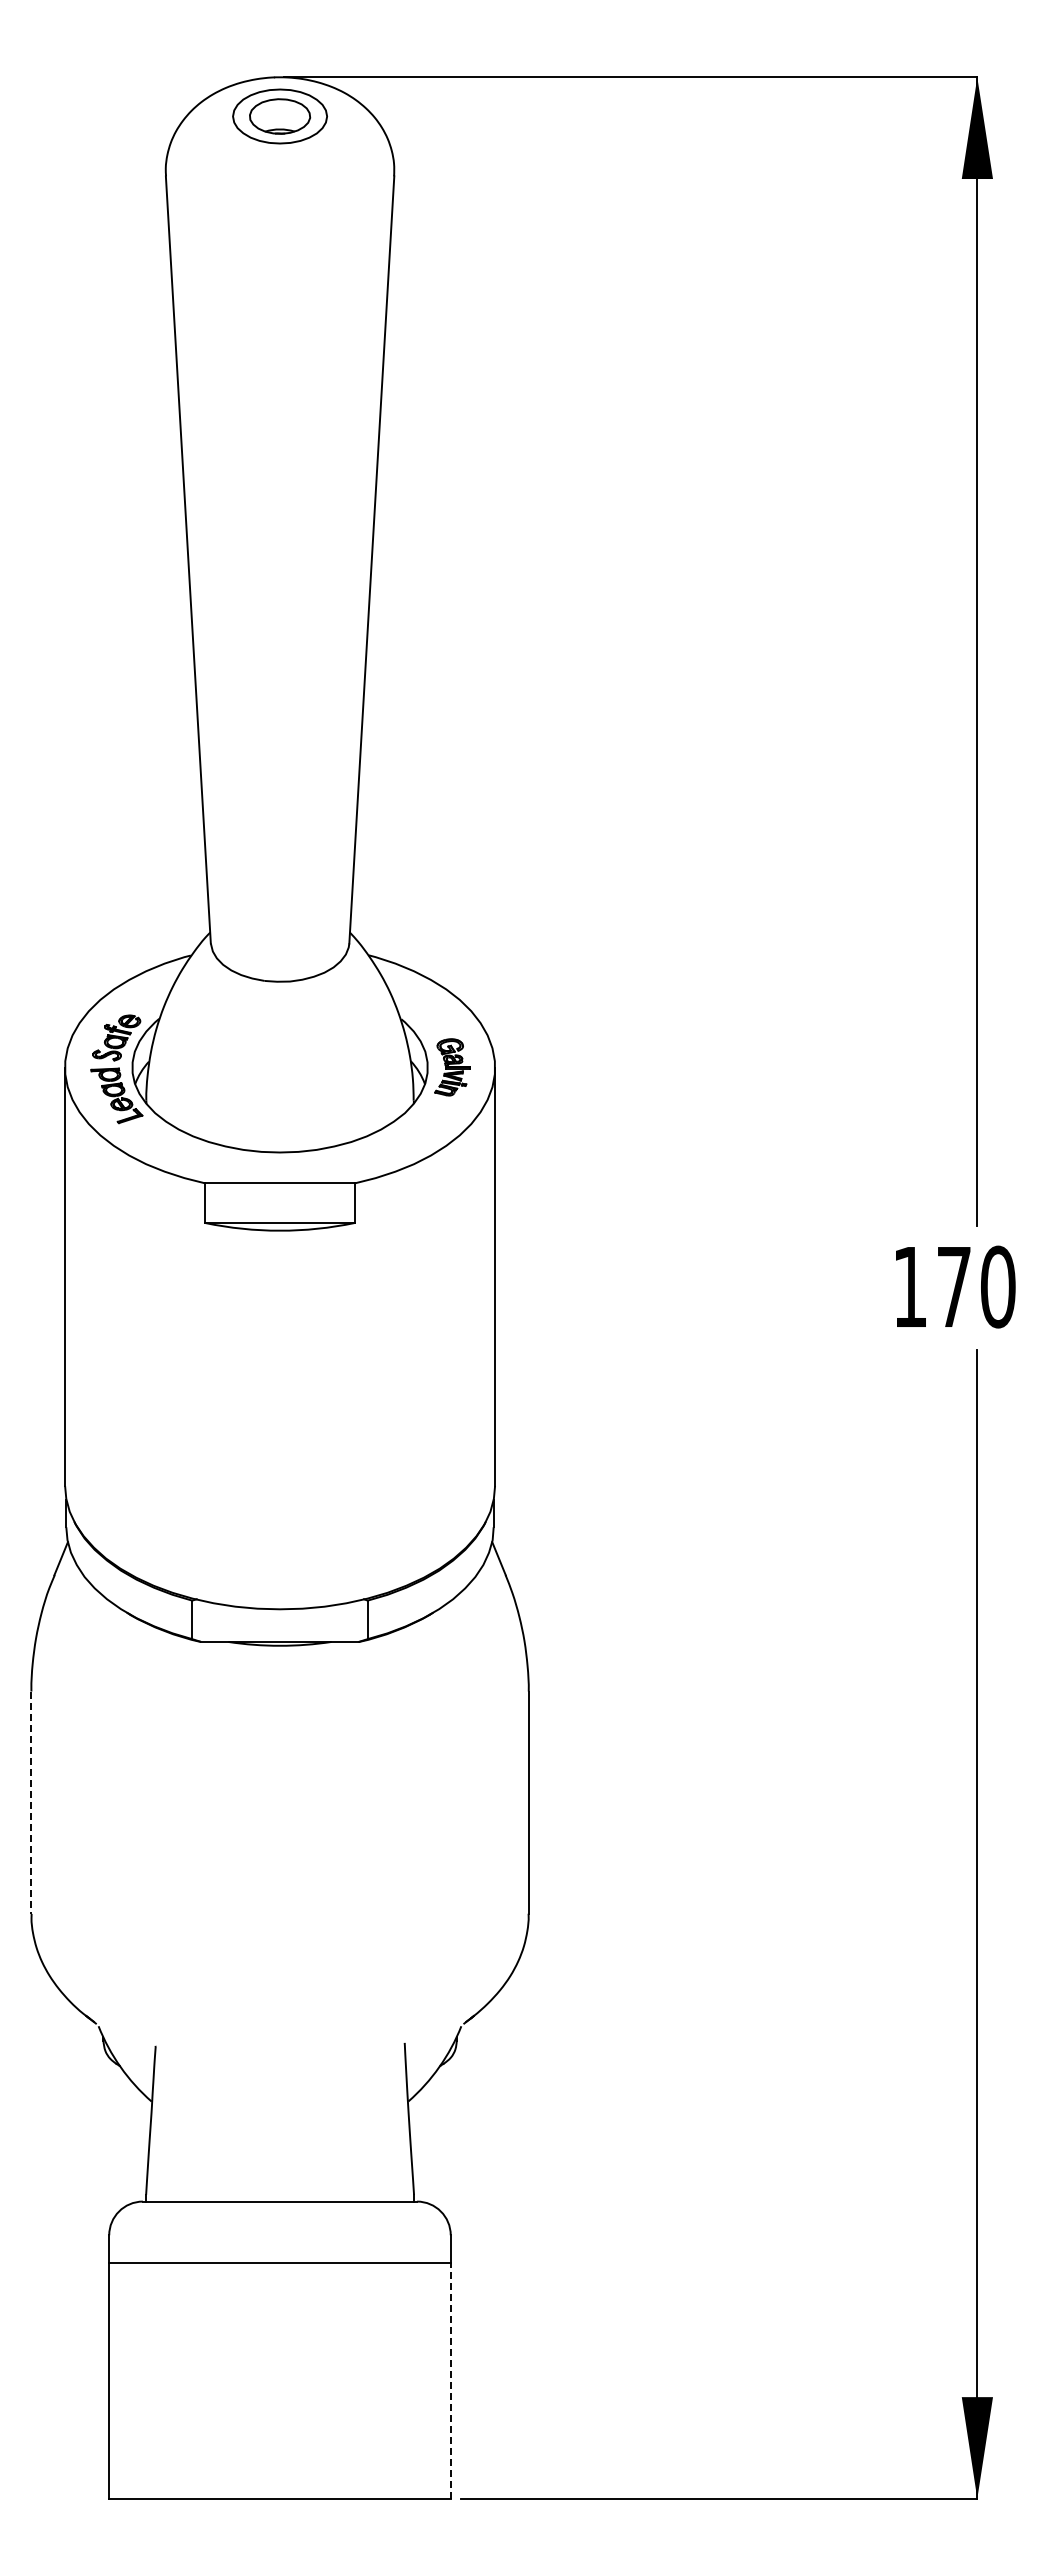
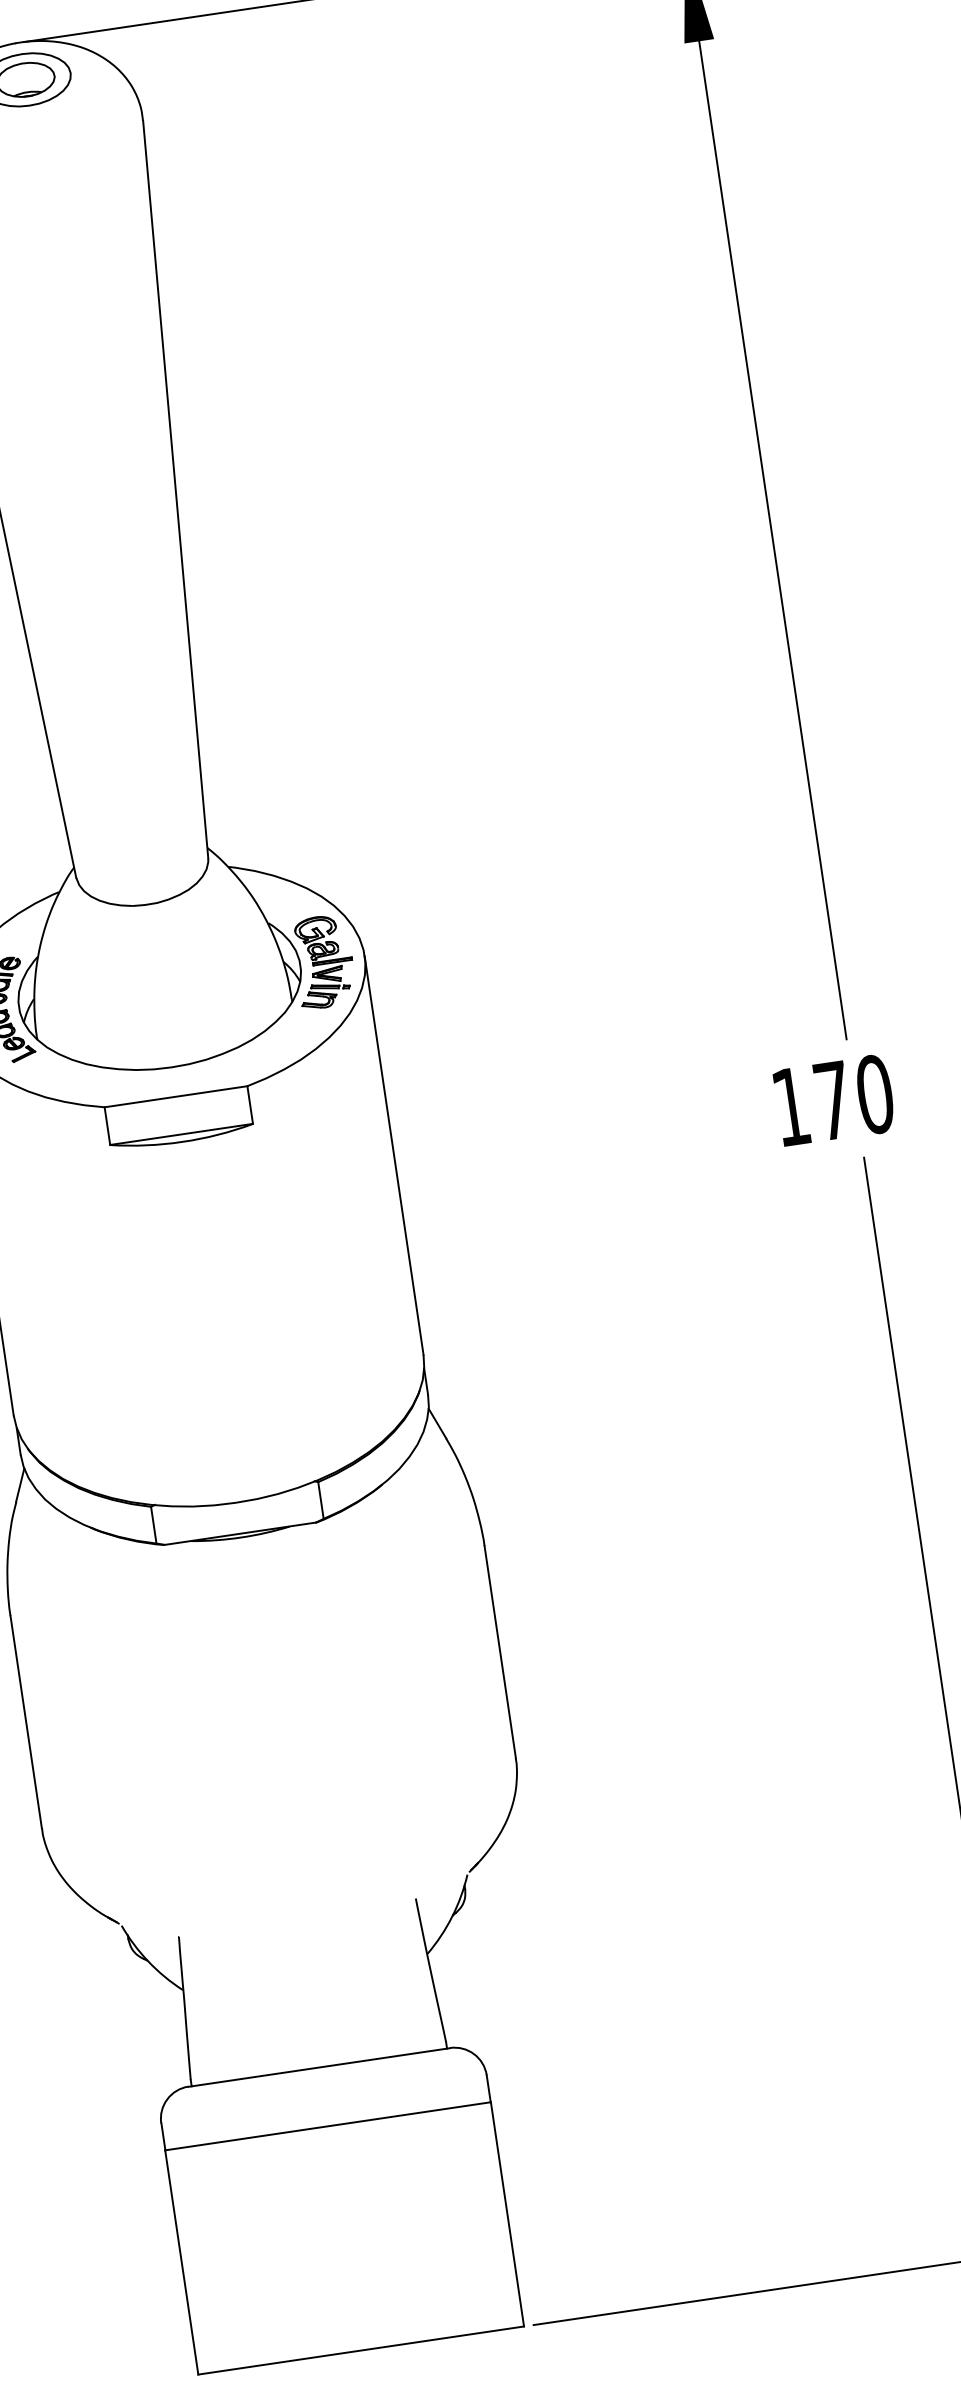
part: (452, 1067) -> (324, 962), size x1.67
line: (31, 1803) -> (26, 1722), dashed -> solid
line: (450, 2381) -> (507, 2214), dashed -> solid

